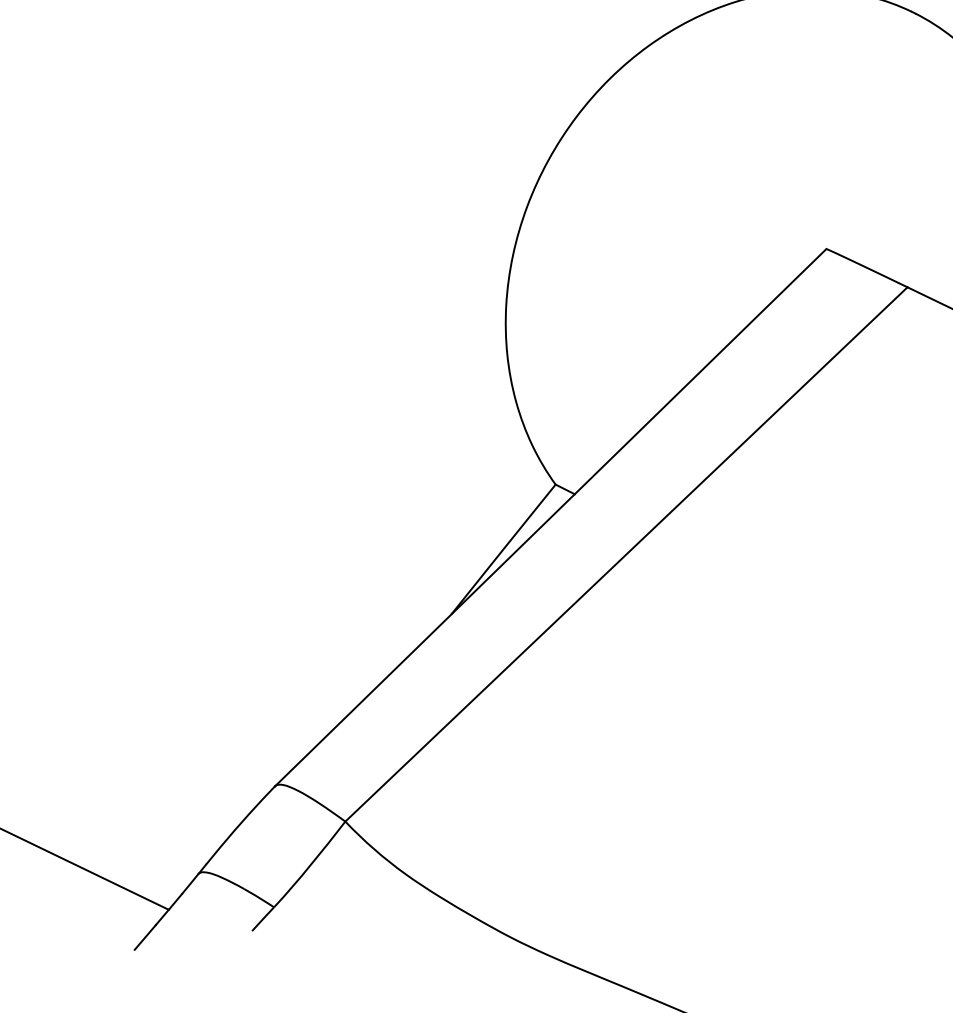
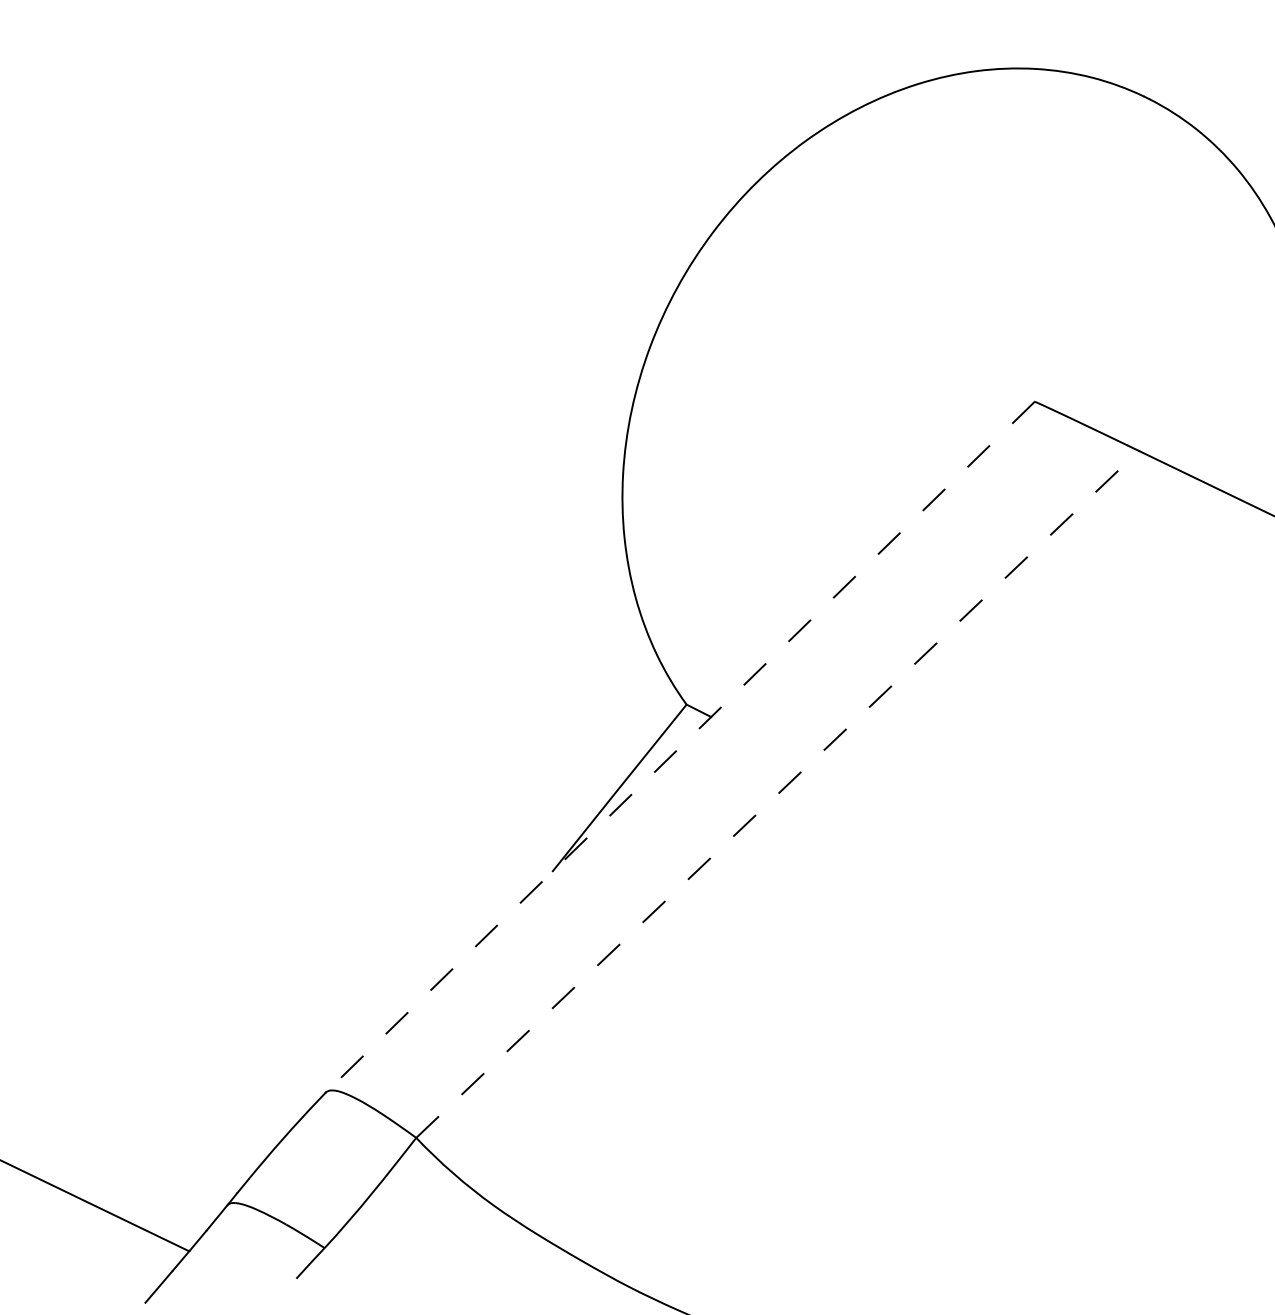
line: (550, 517) -> (680, 747), solid -> dashed
line: (626, 554) -> (777, 794), solid -> dashed

